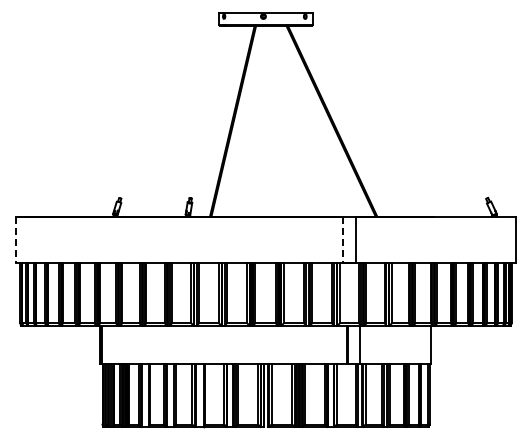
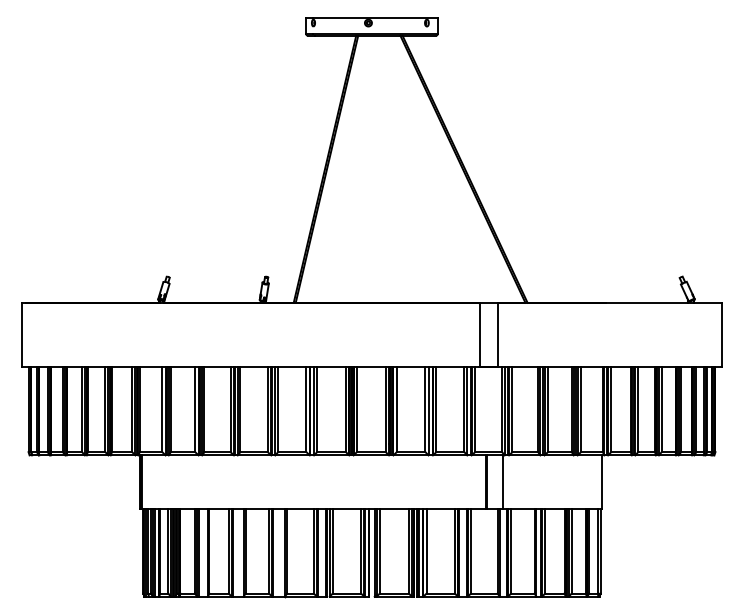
line: (15, 240) -> (21, 336), dashed -> solid
line: (343, 240) -> (480, 336), dashed -> solid

